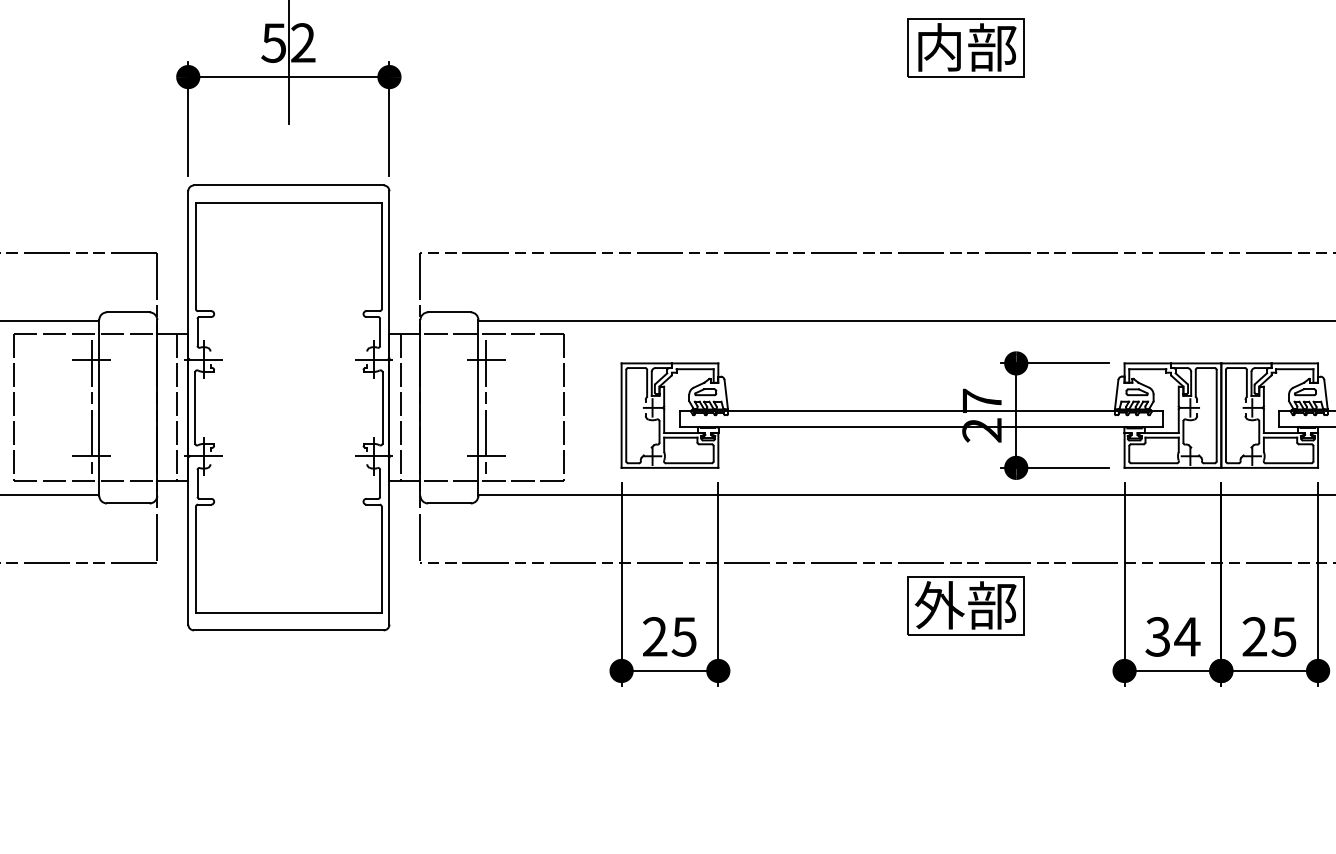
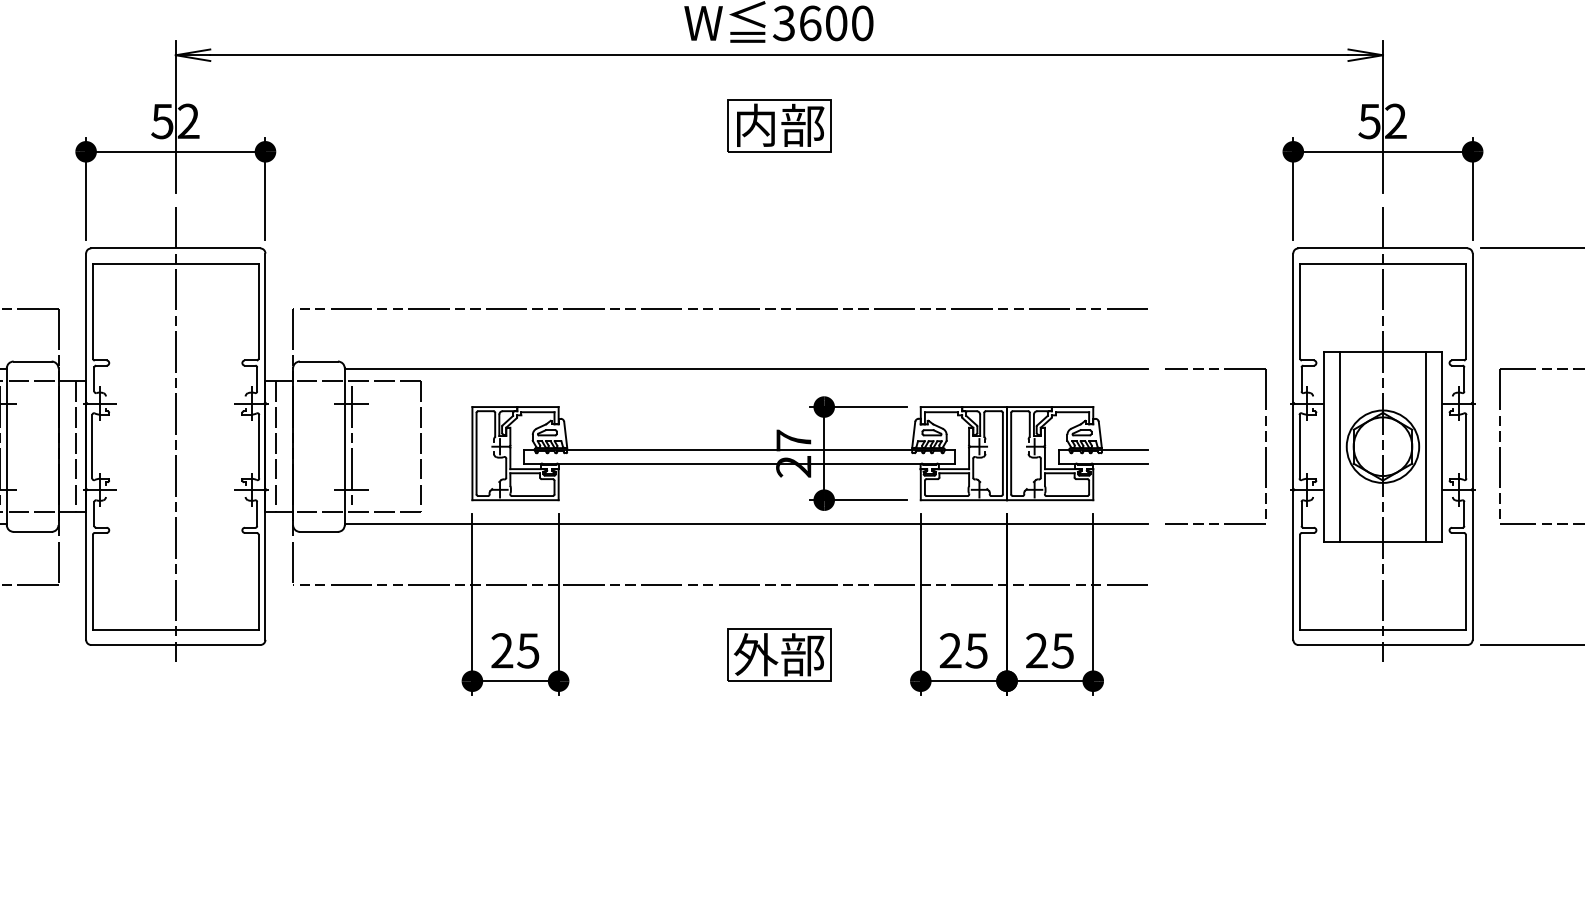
line: (288, 394) -> (175, 434), added
part: (966, 605) -> (779, 654), moved
text: (1172, 636) -> (963, 650), 34 -> 25

